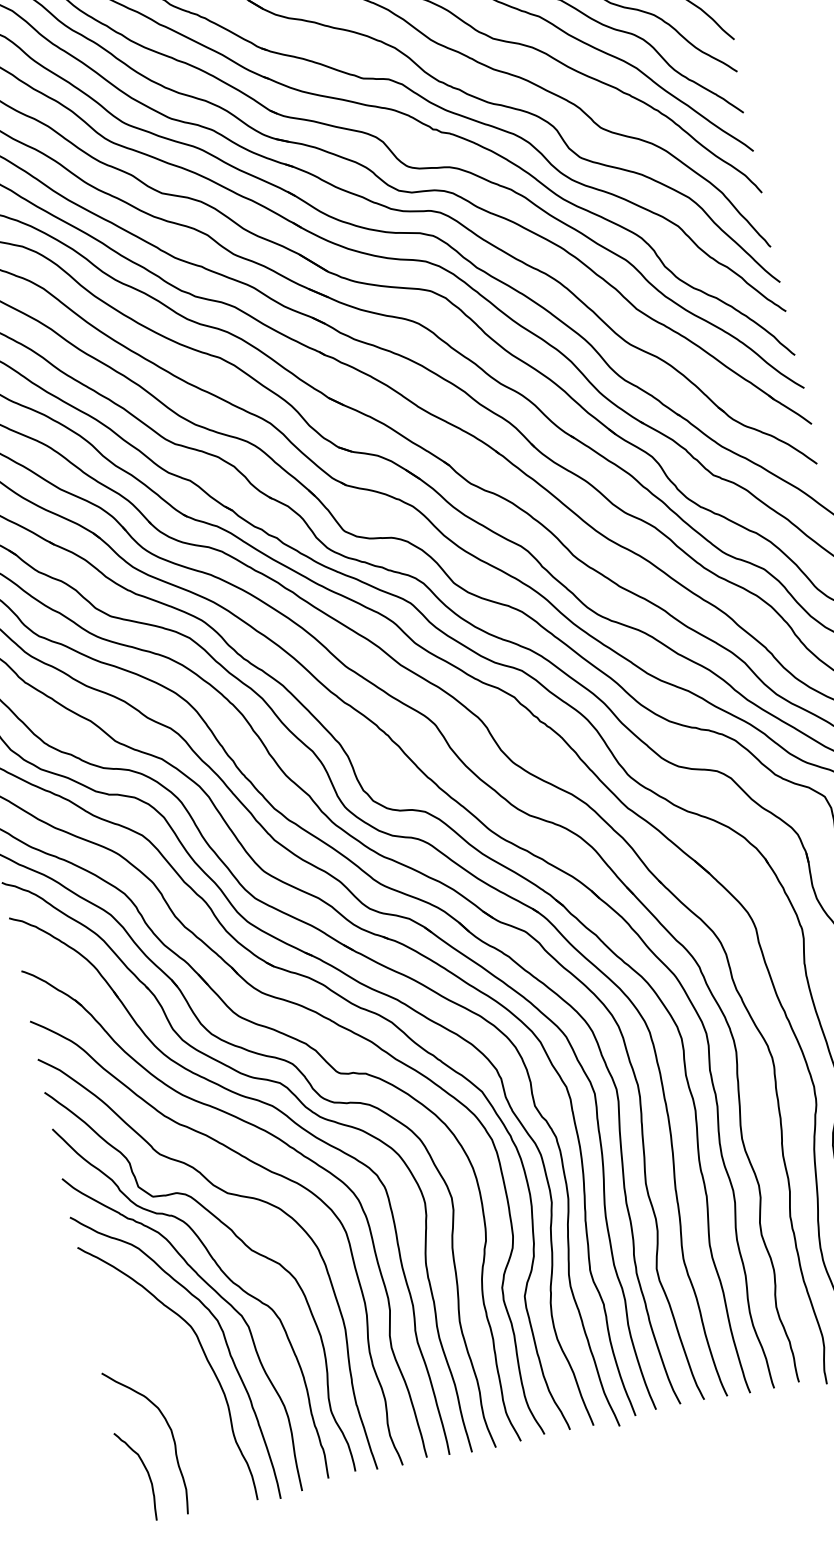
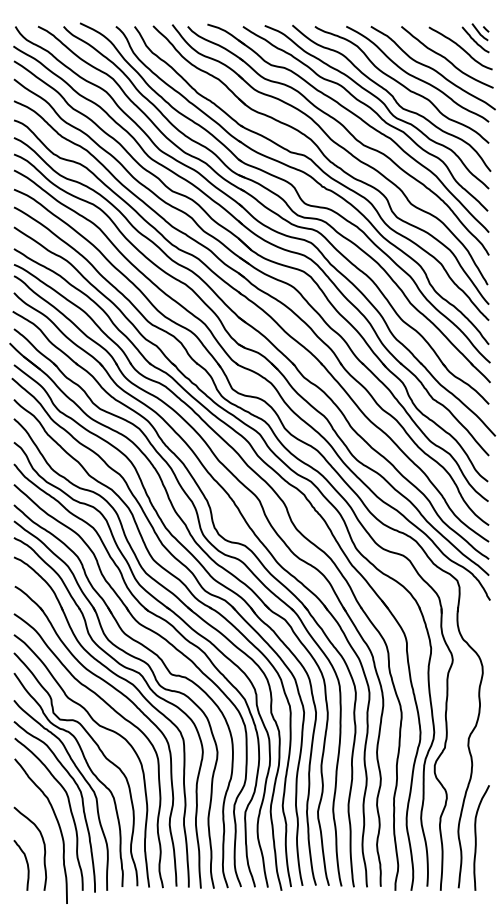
curve: (184, 1383) -> (56, 821), added

